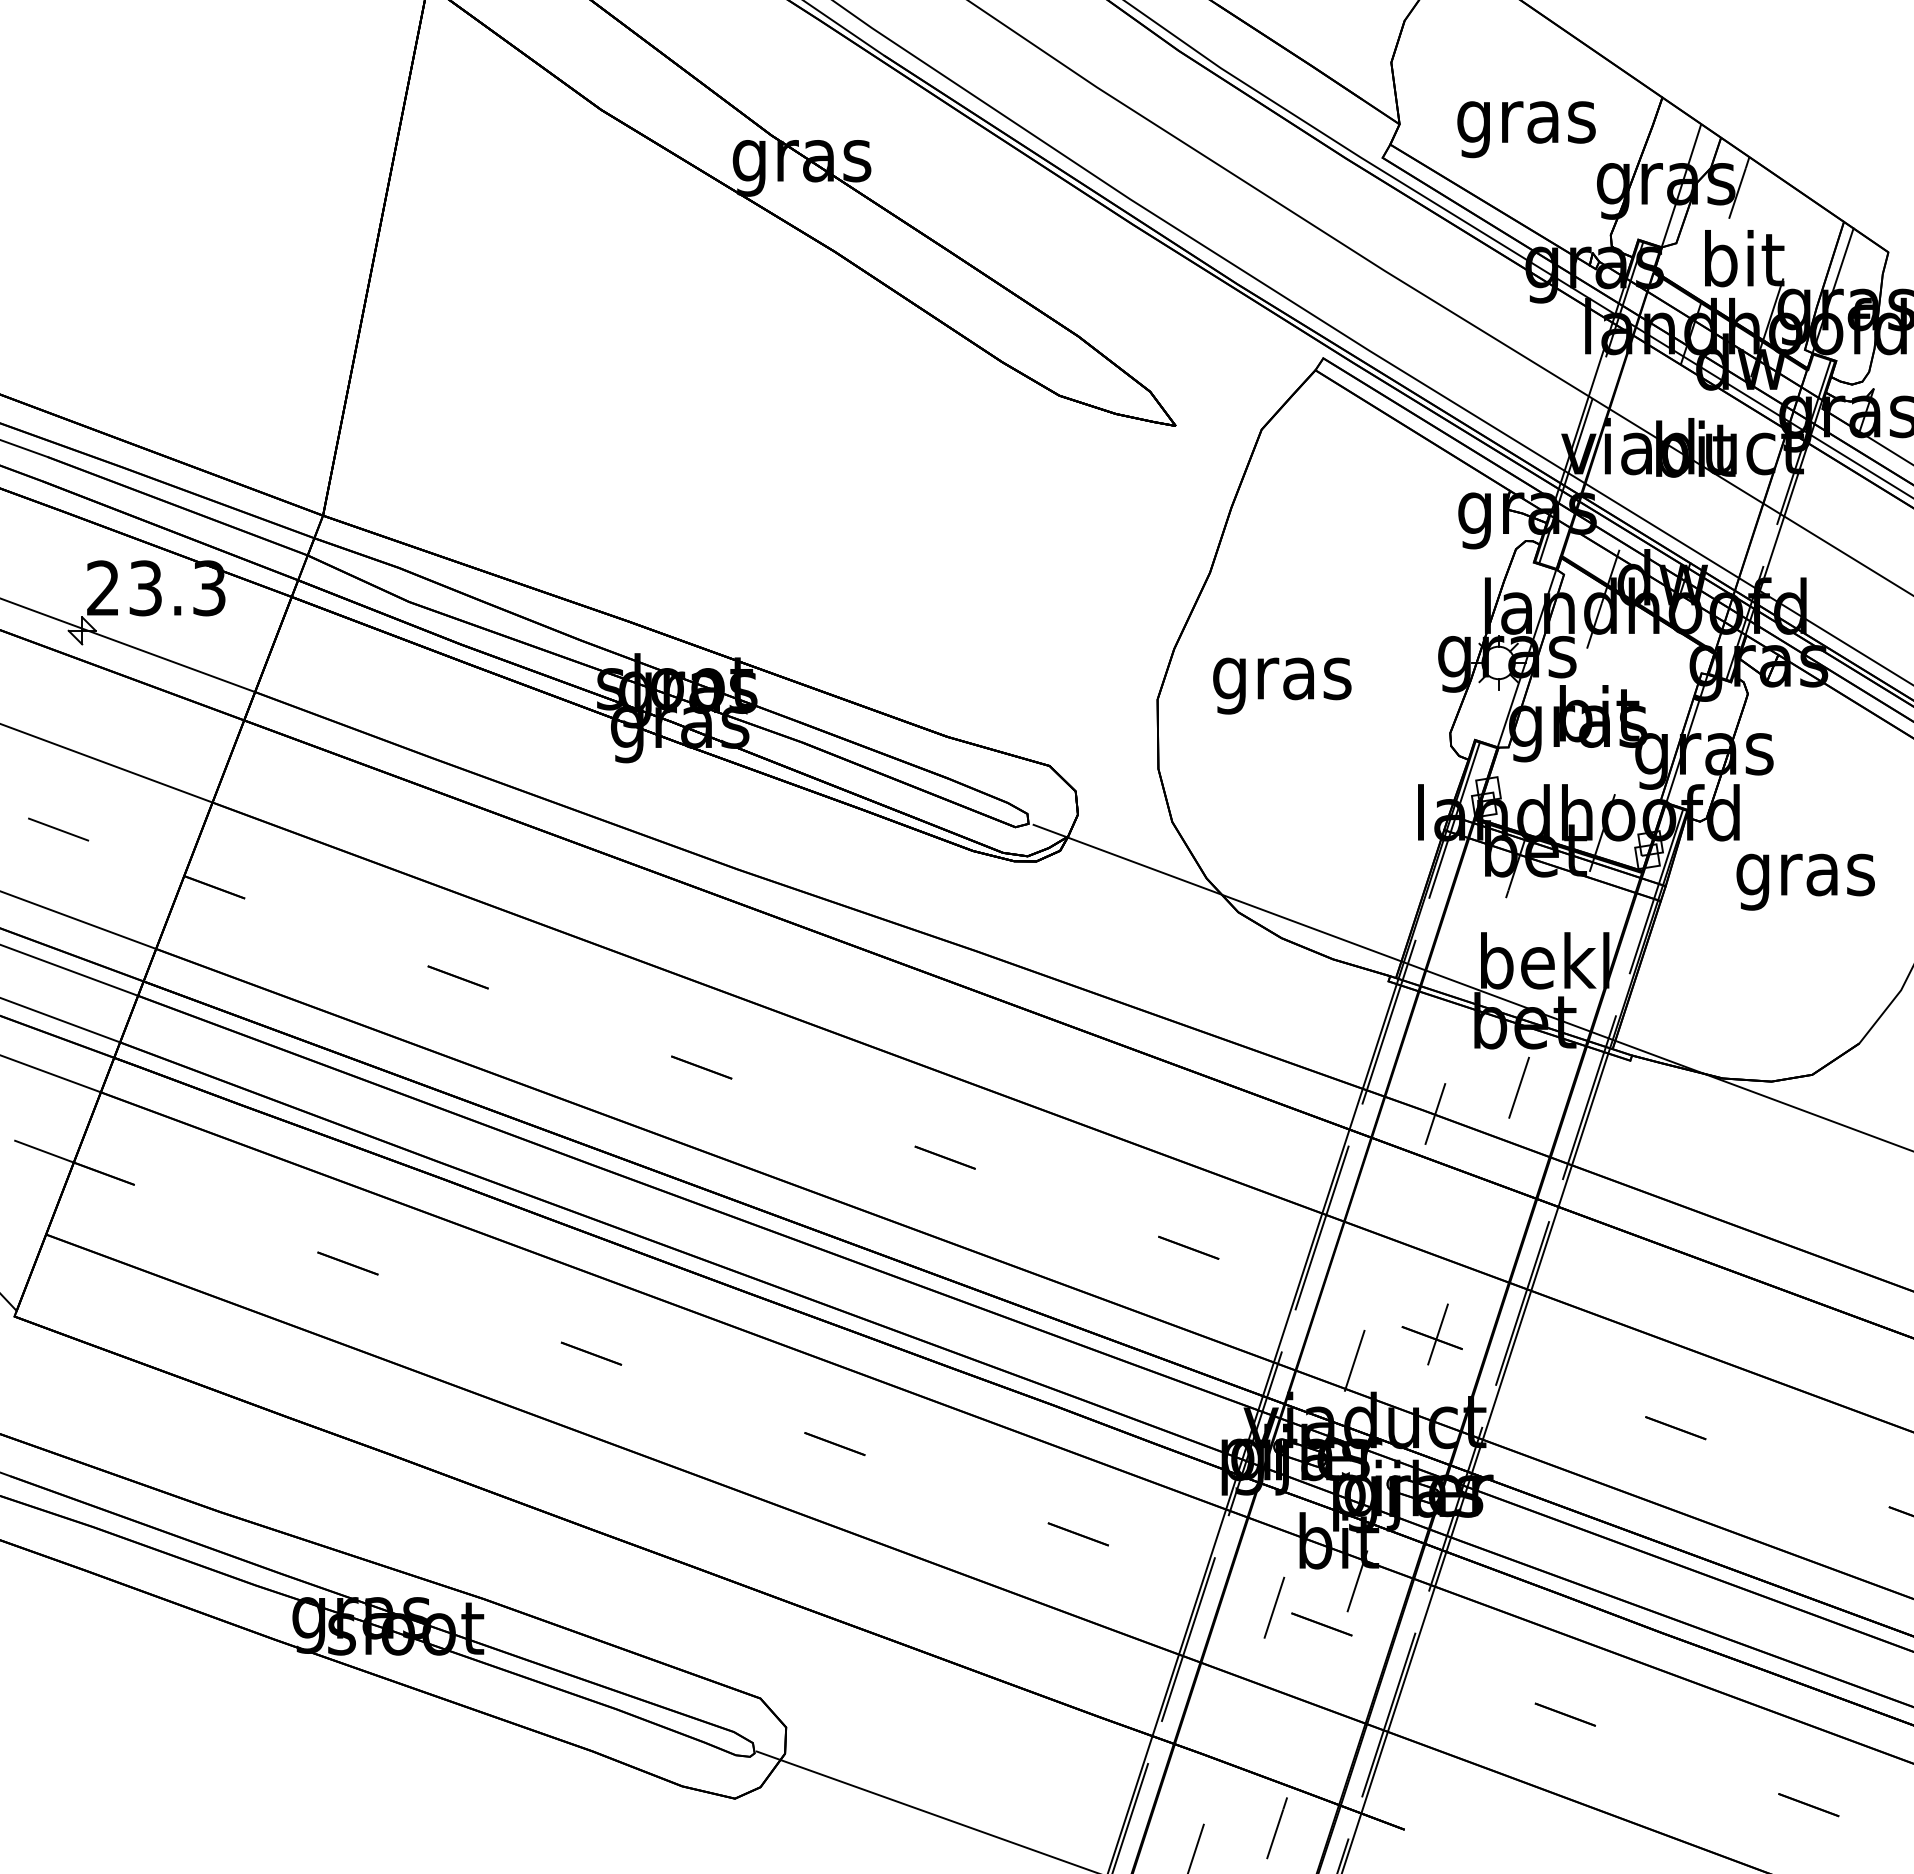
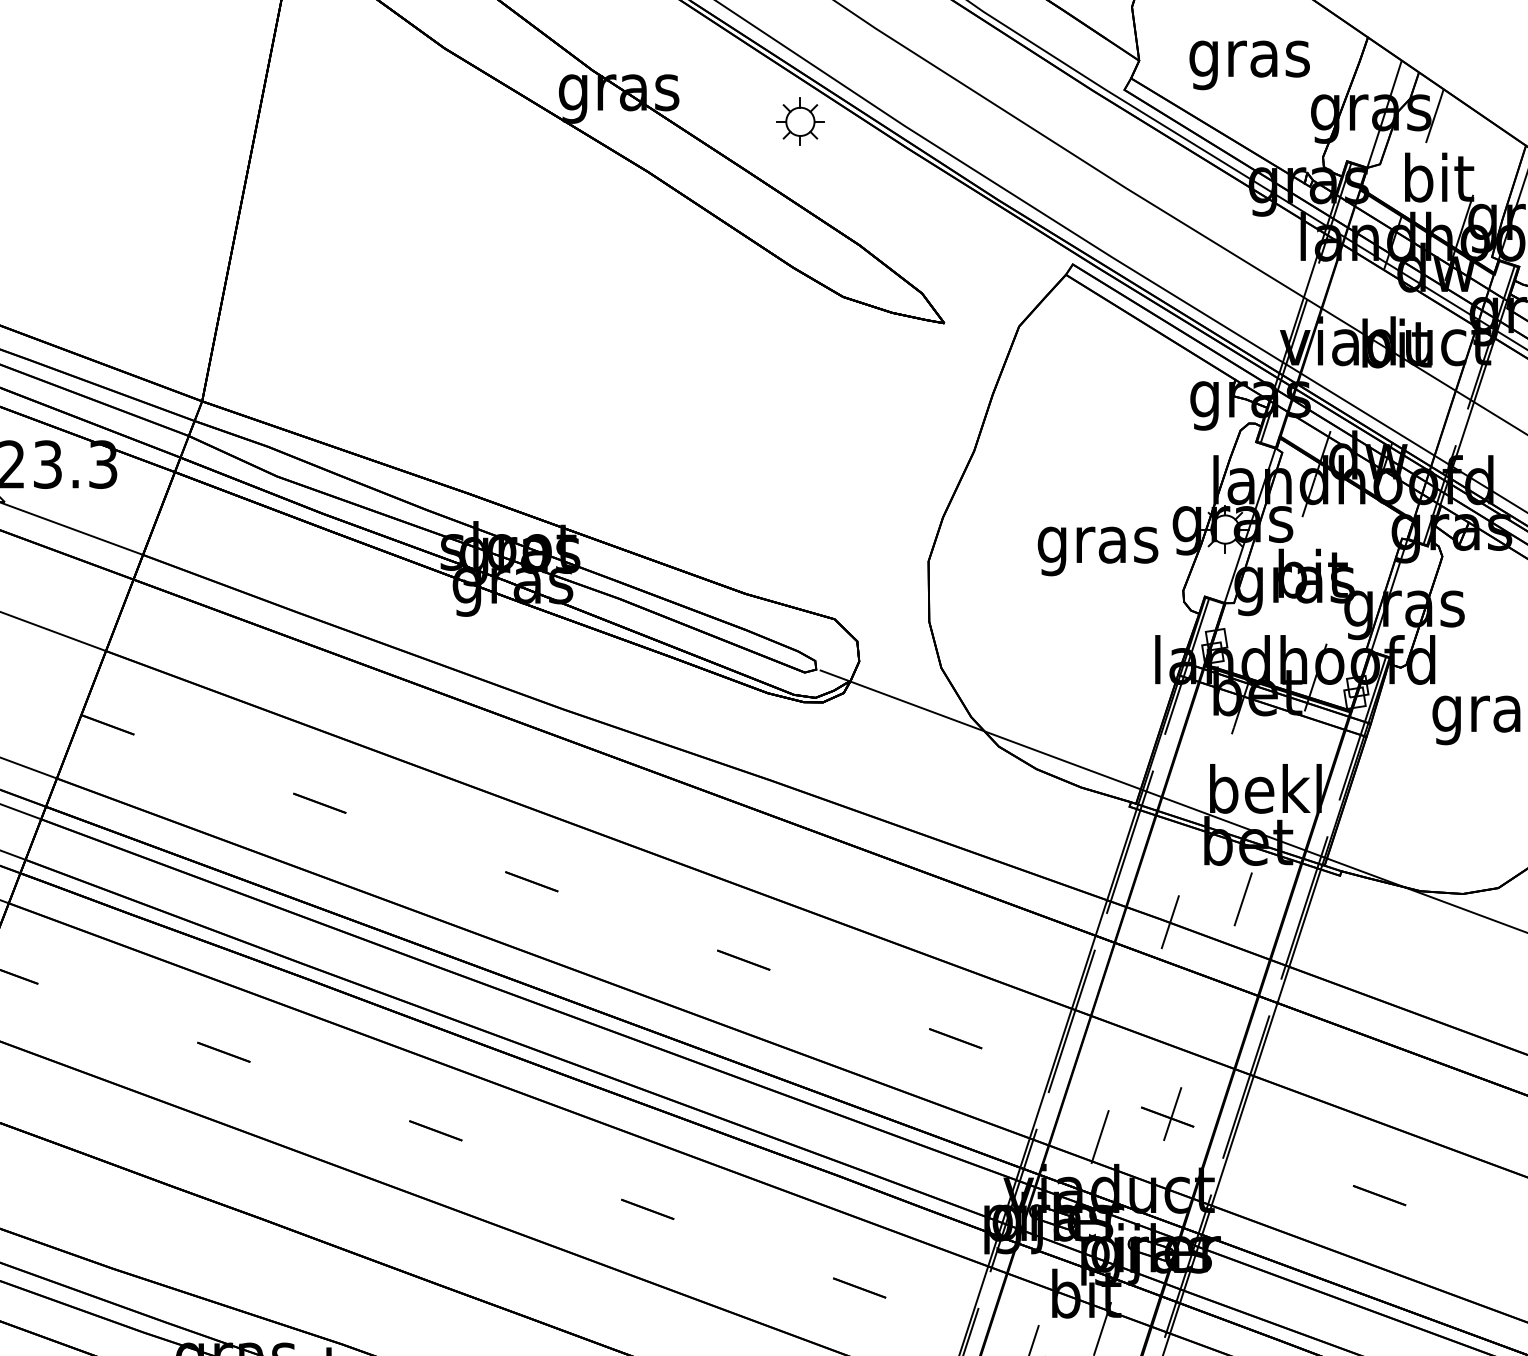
part: (1009, 194) -> (799, 121), added
text: (1282, 685) -> (1098, 550), moved

